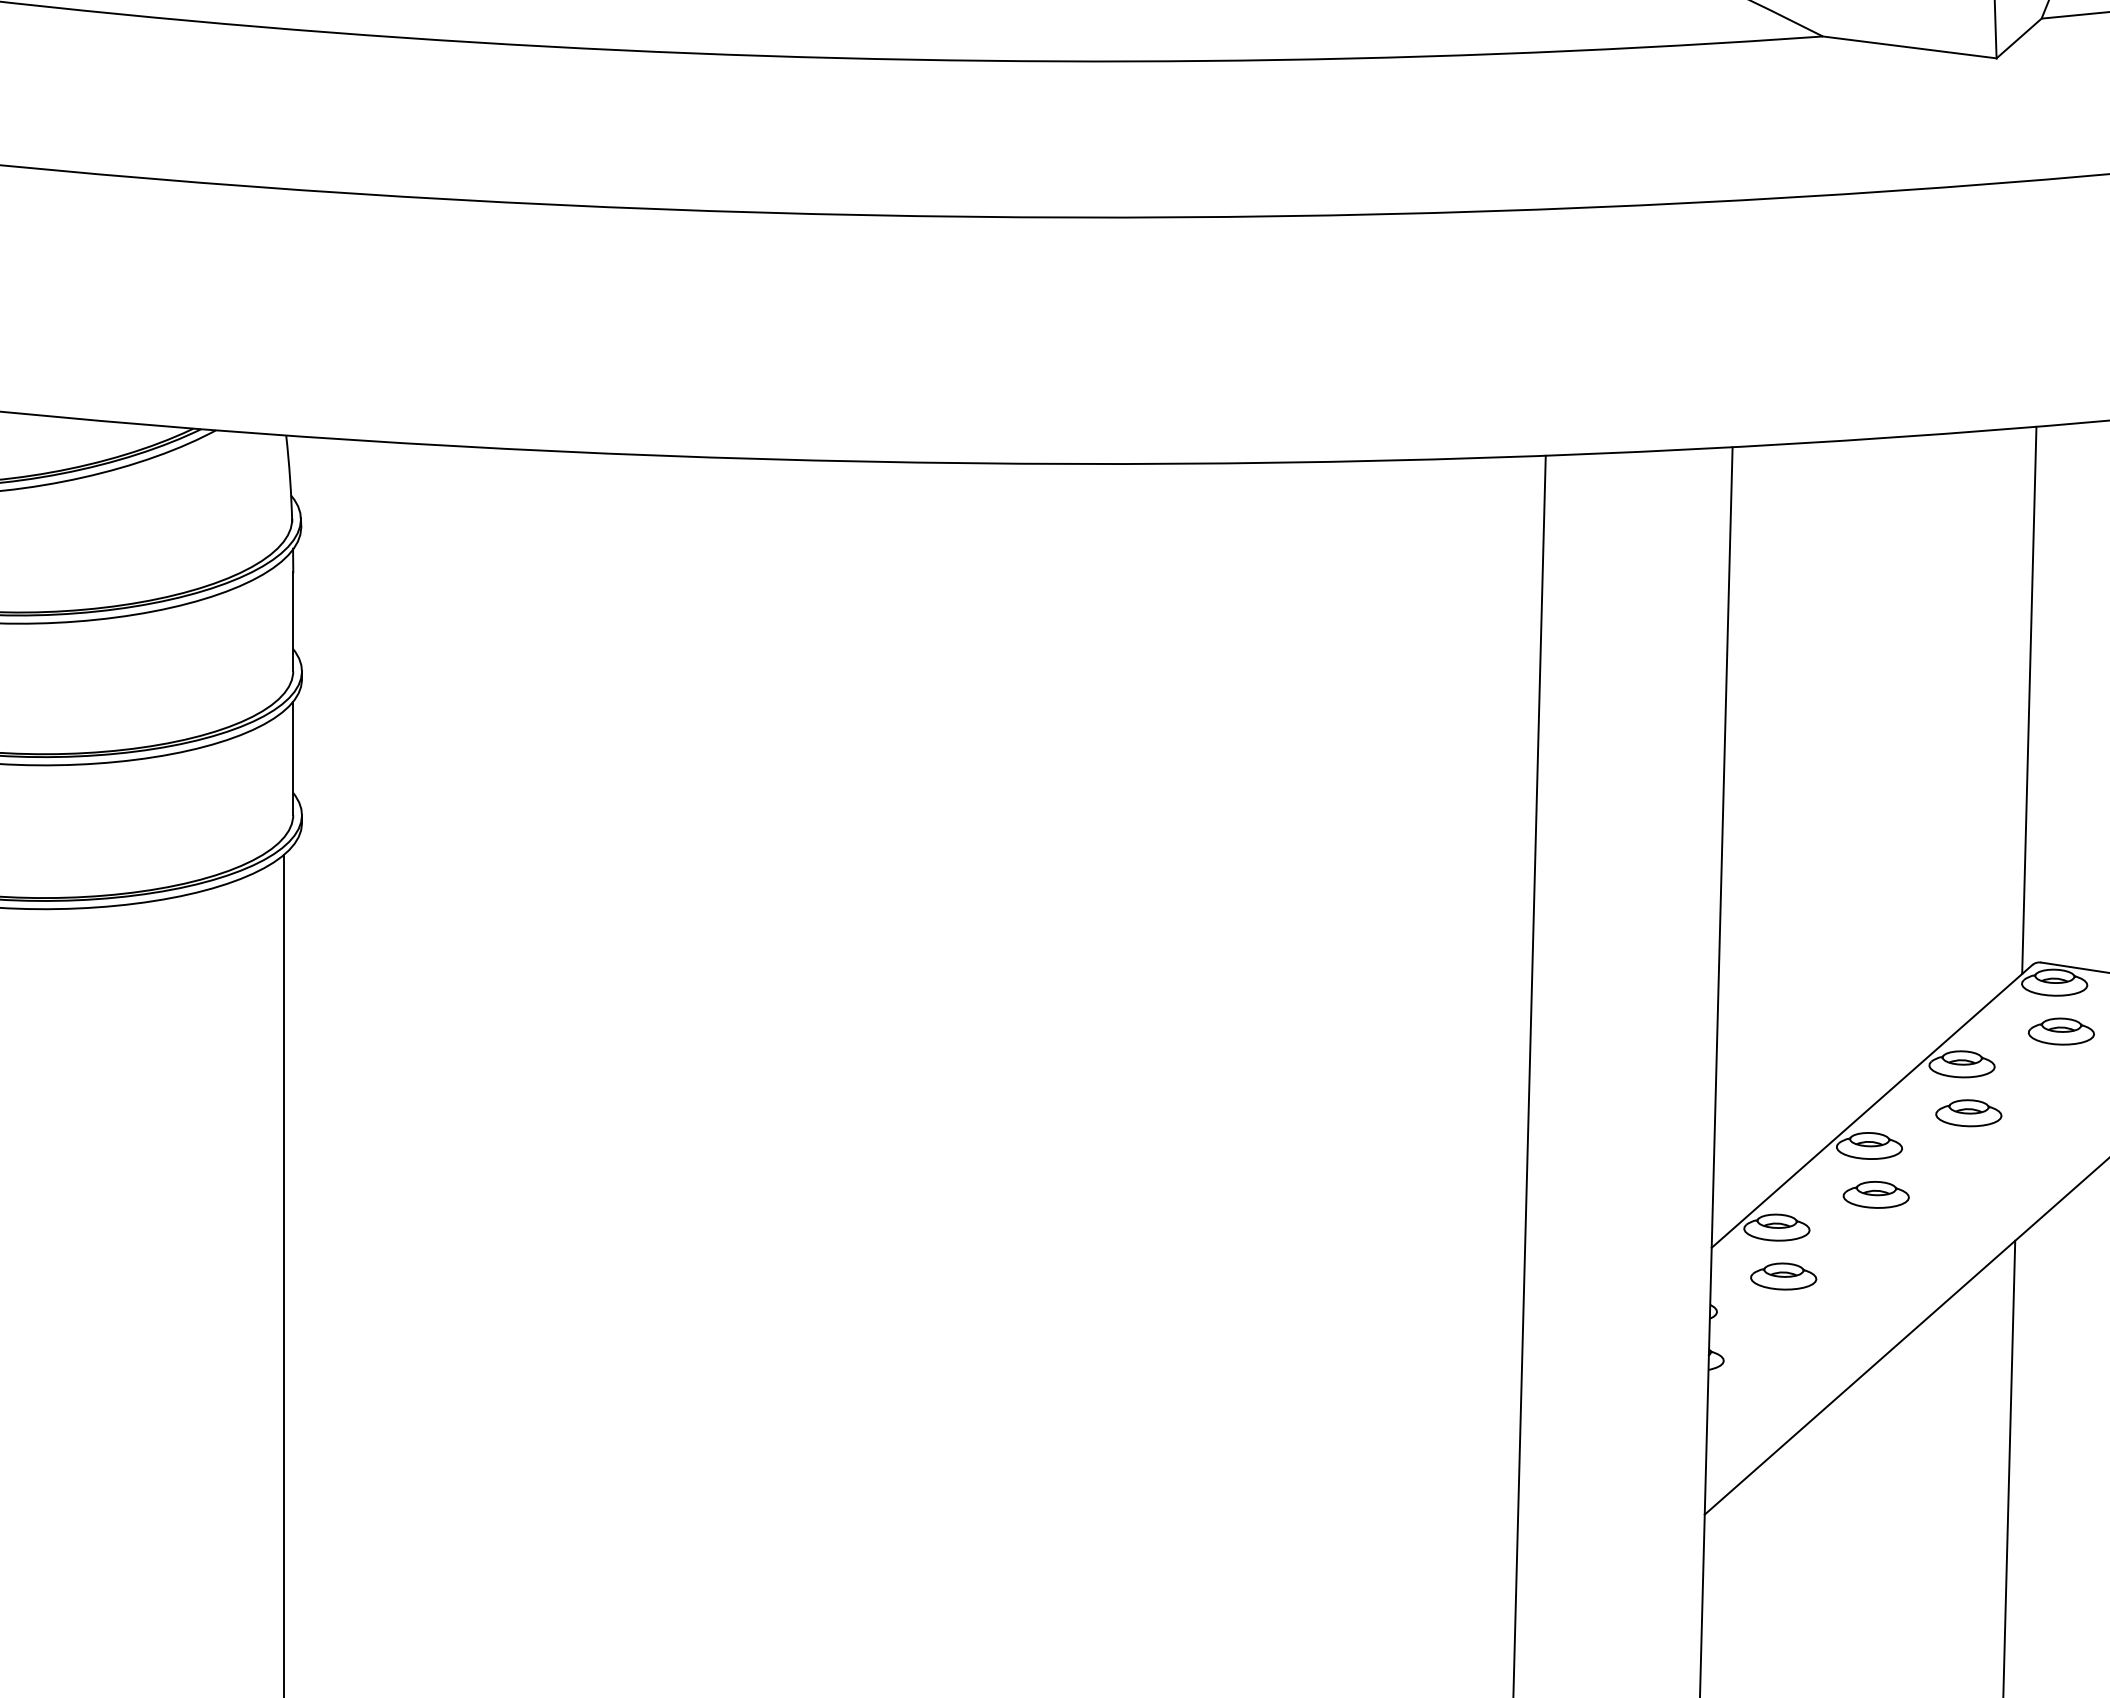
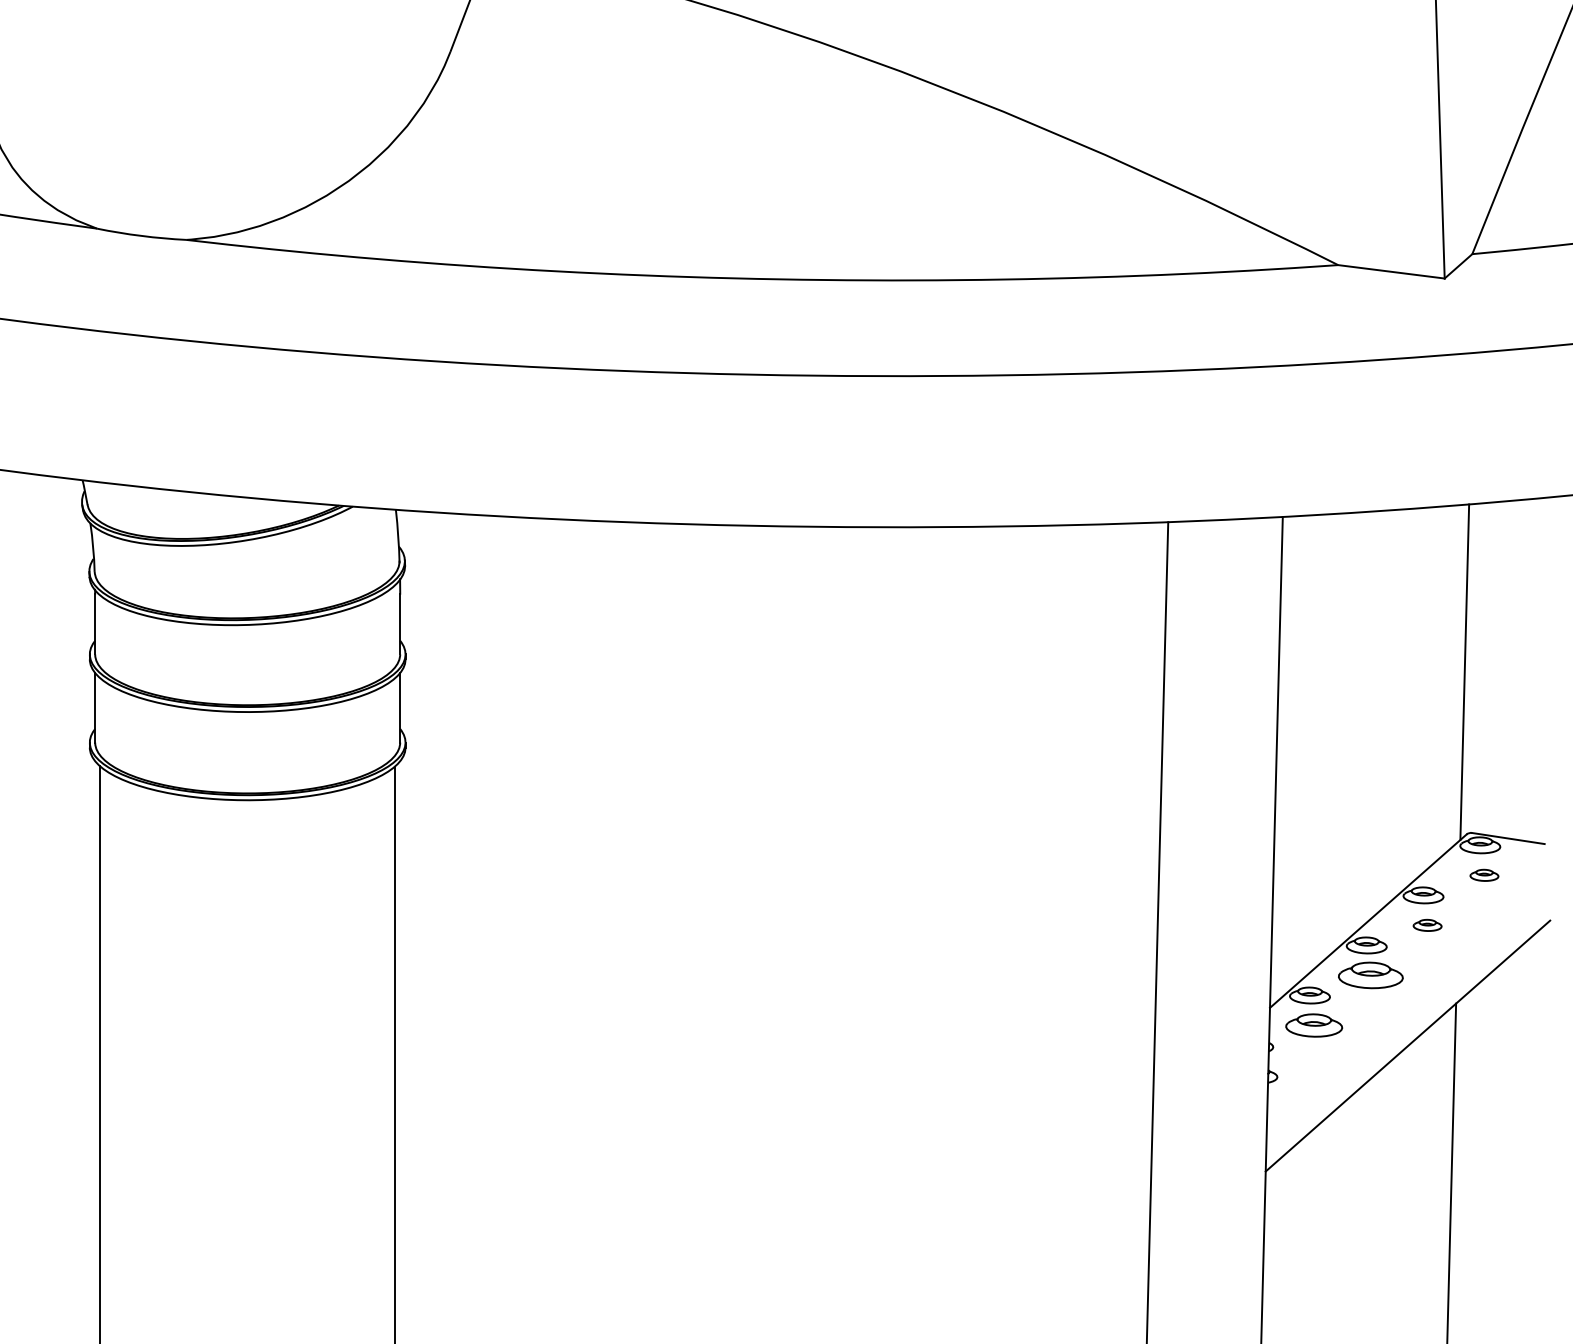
part: (2061, 1031) -> (1484, 875), size x0.7
part: (1968, 1113) -> (1427, 925), size x0.7
part: (1875, 1194) -> (1370, 975), size x1.6
part: (1782, 1276) -> (1313, 1025), size x1.4

